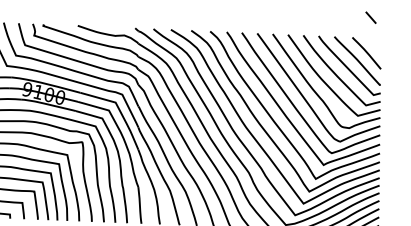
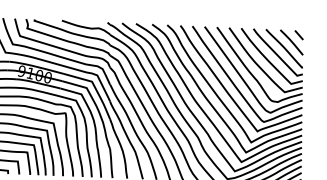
line: (370, 18) -> (298, 35), moved

